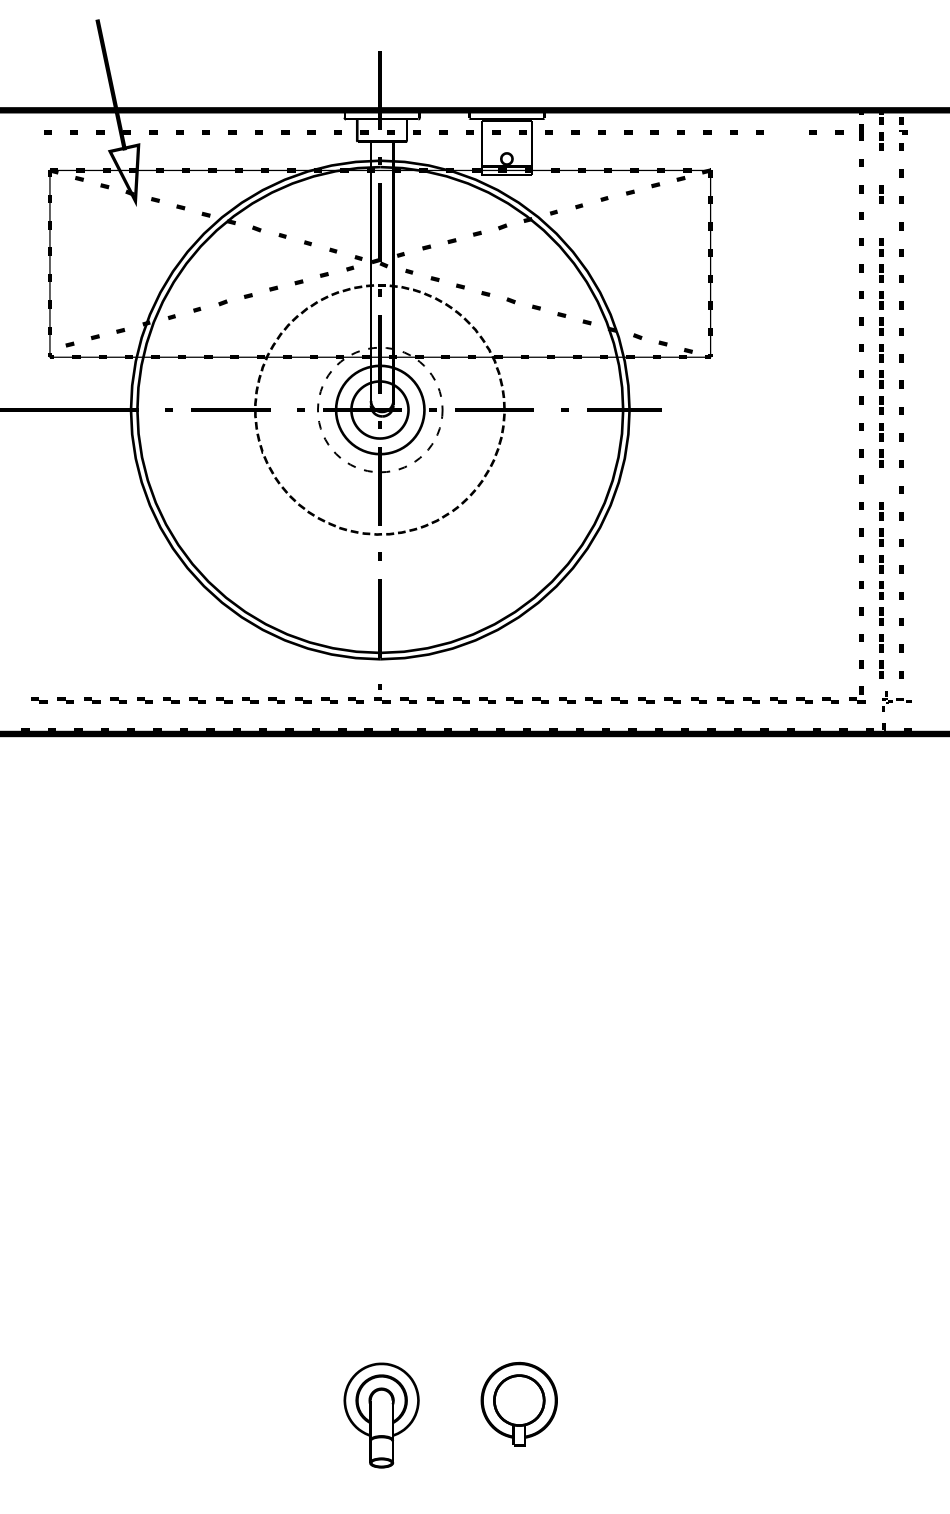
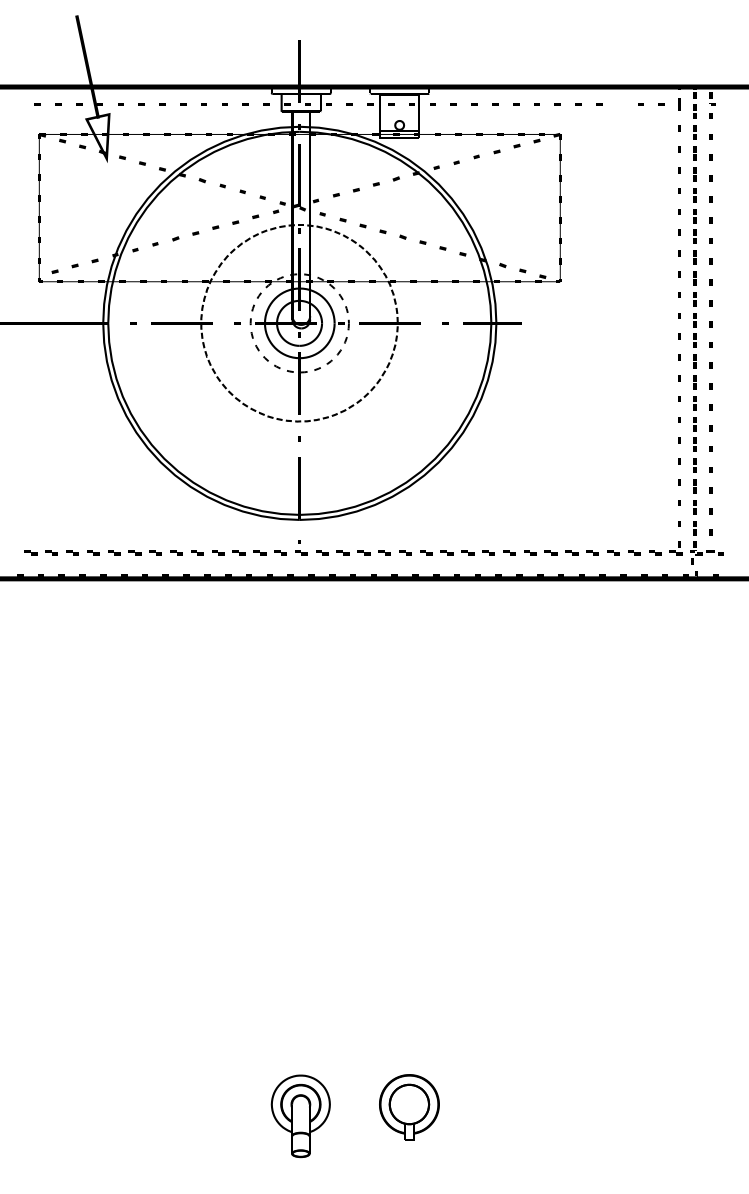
part: (881, 168) -> (695, 132), added
part: (881, 221) -> (695, 174), added
part: (881, 484) -> (695, 382), added
part: (896, 700) -> (706, 552), size x1.43

